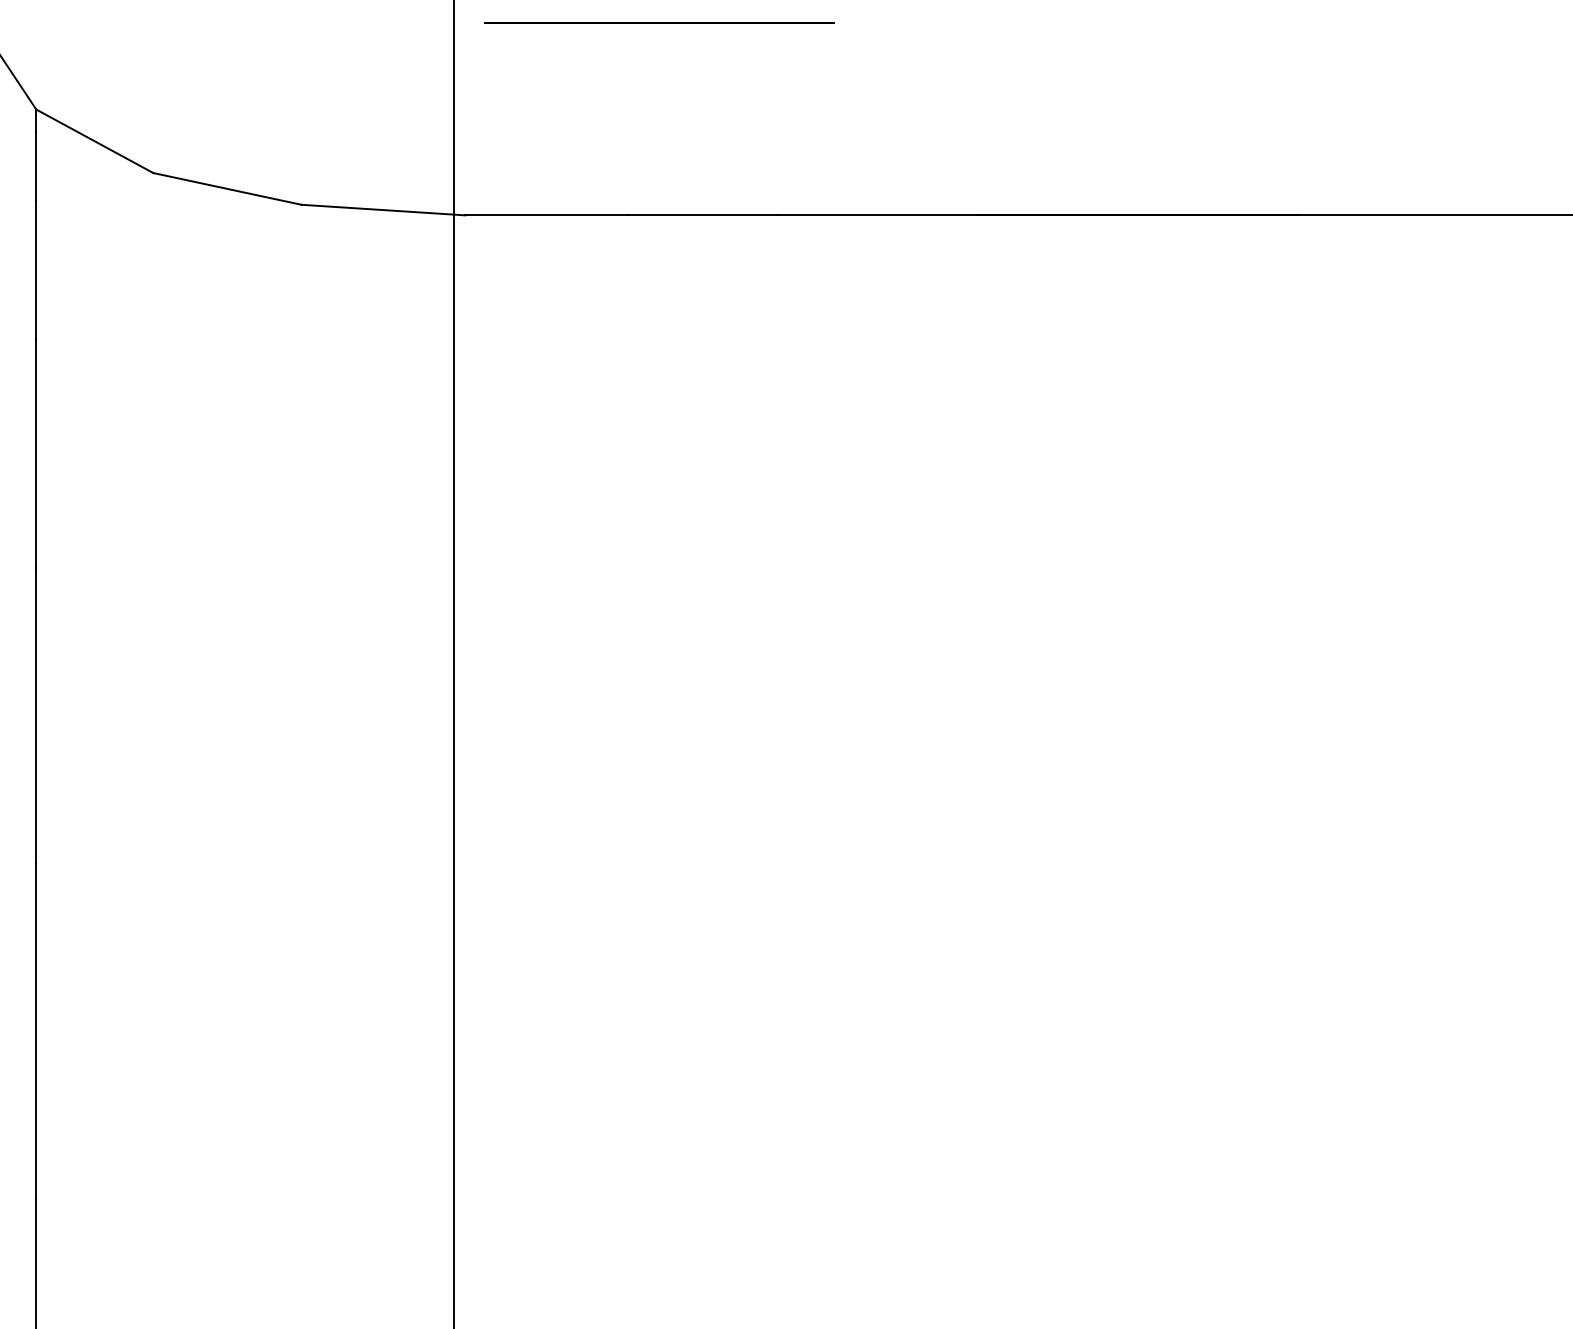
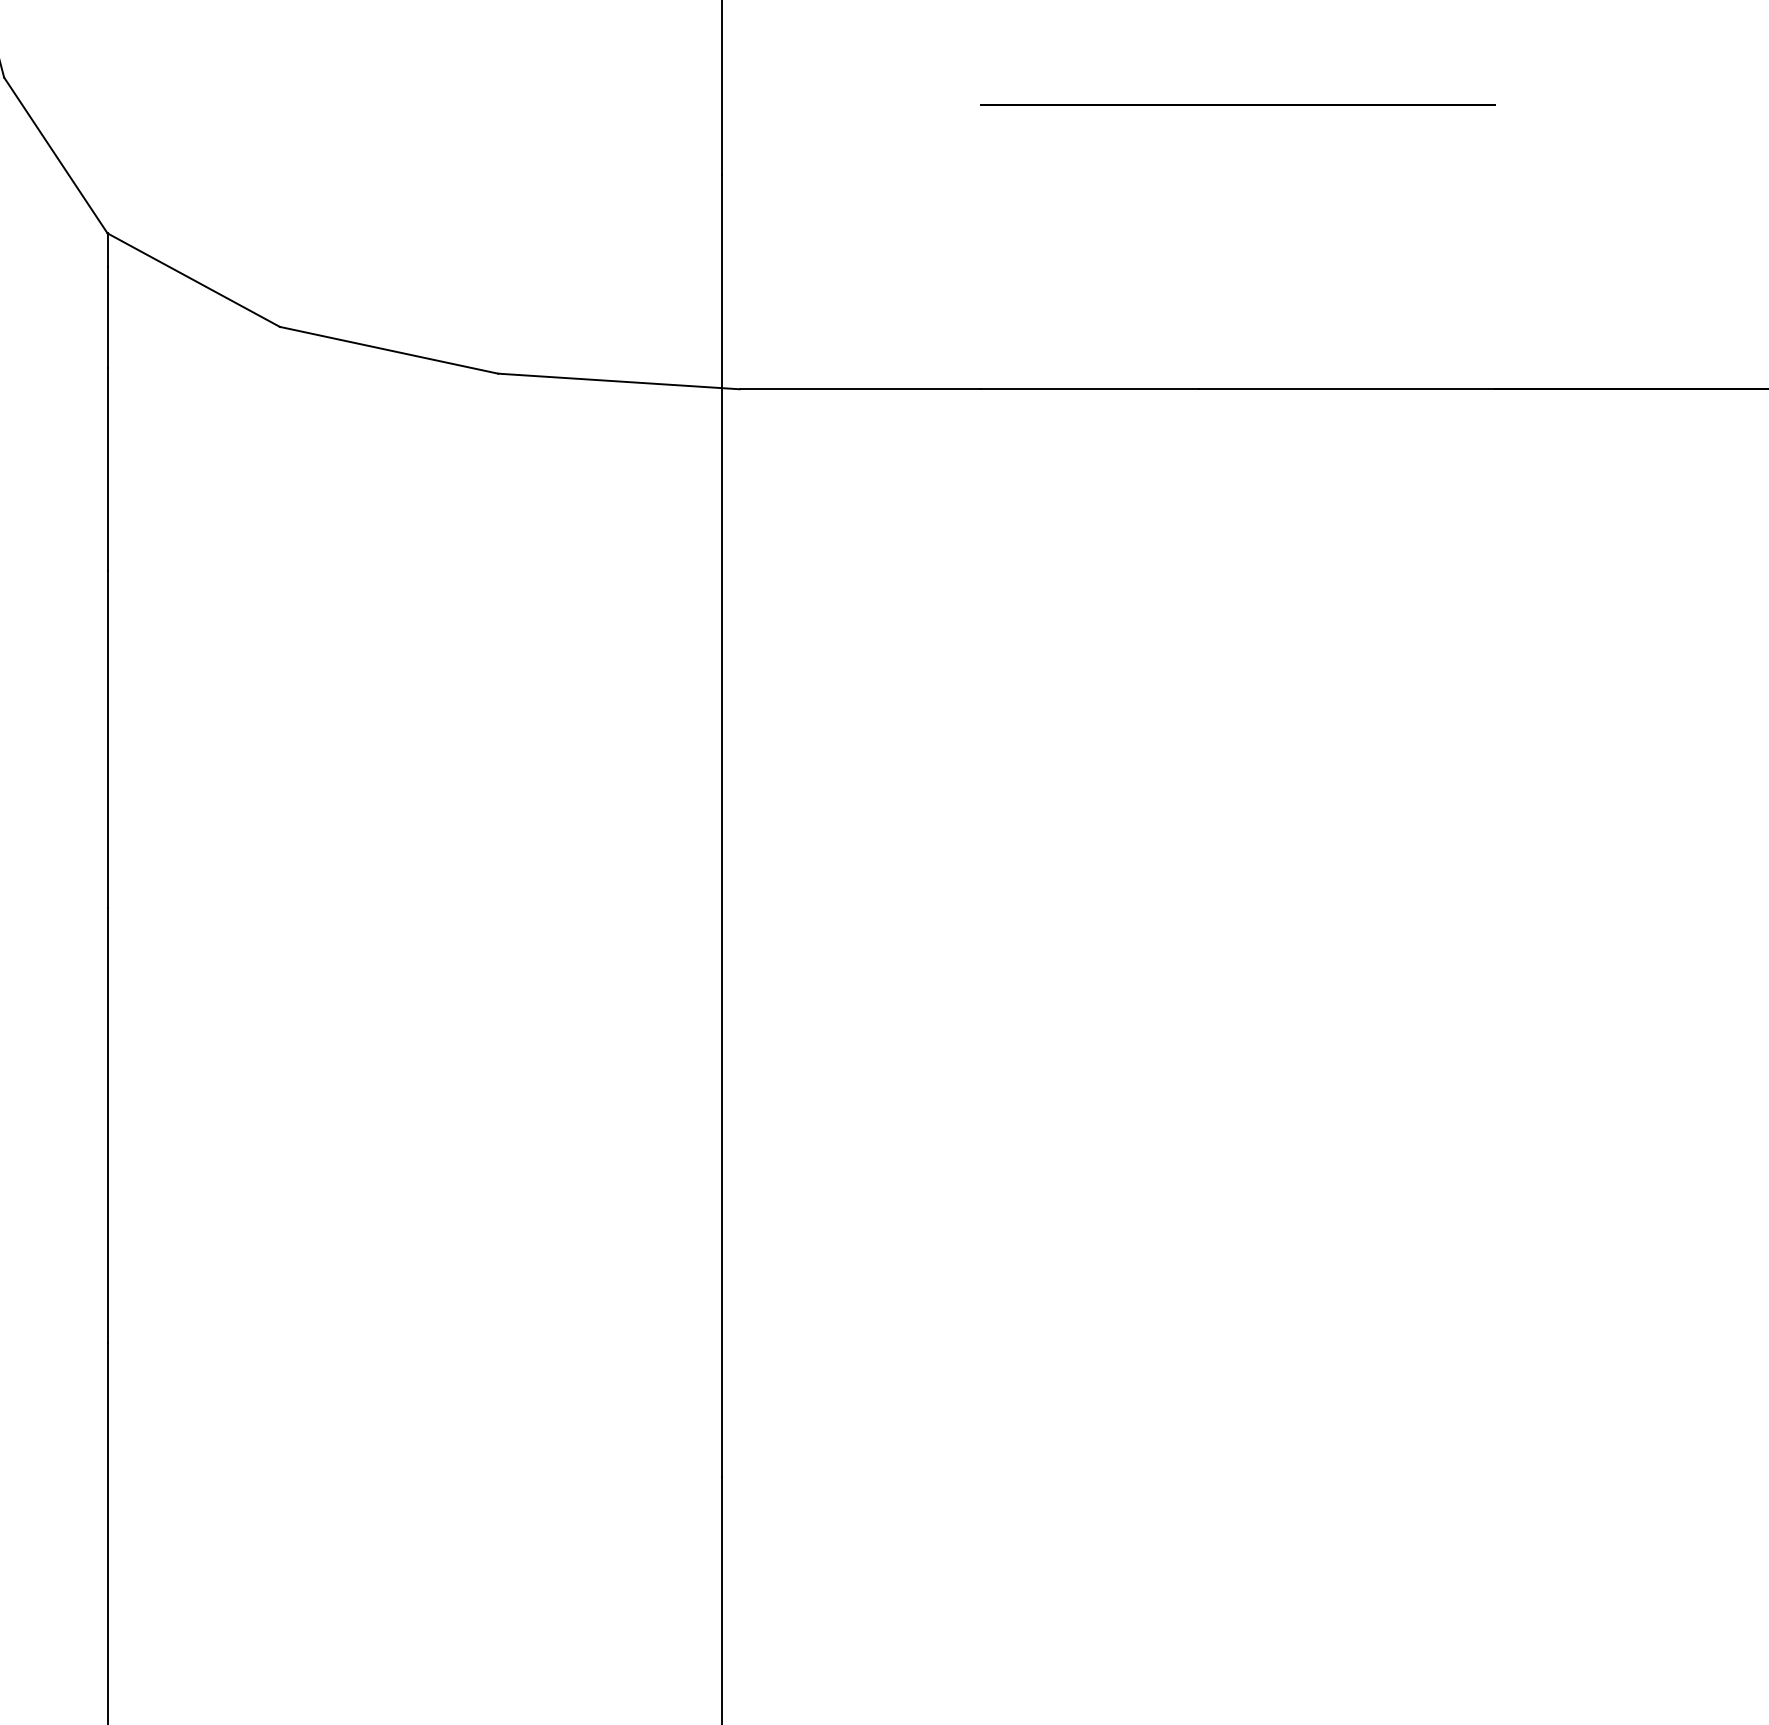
line: (659, 22) -> (1237, 105), moved

